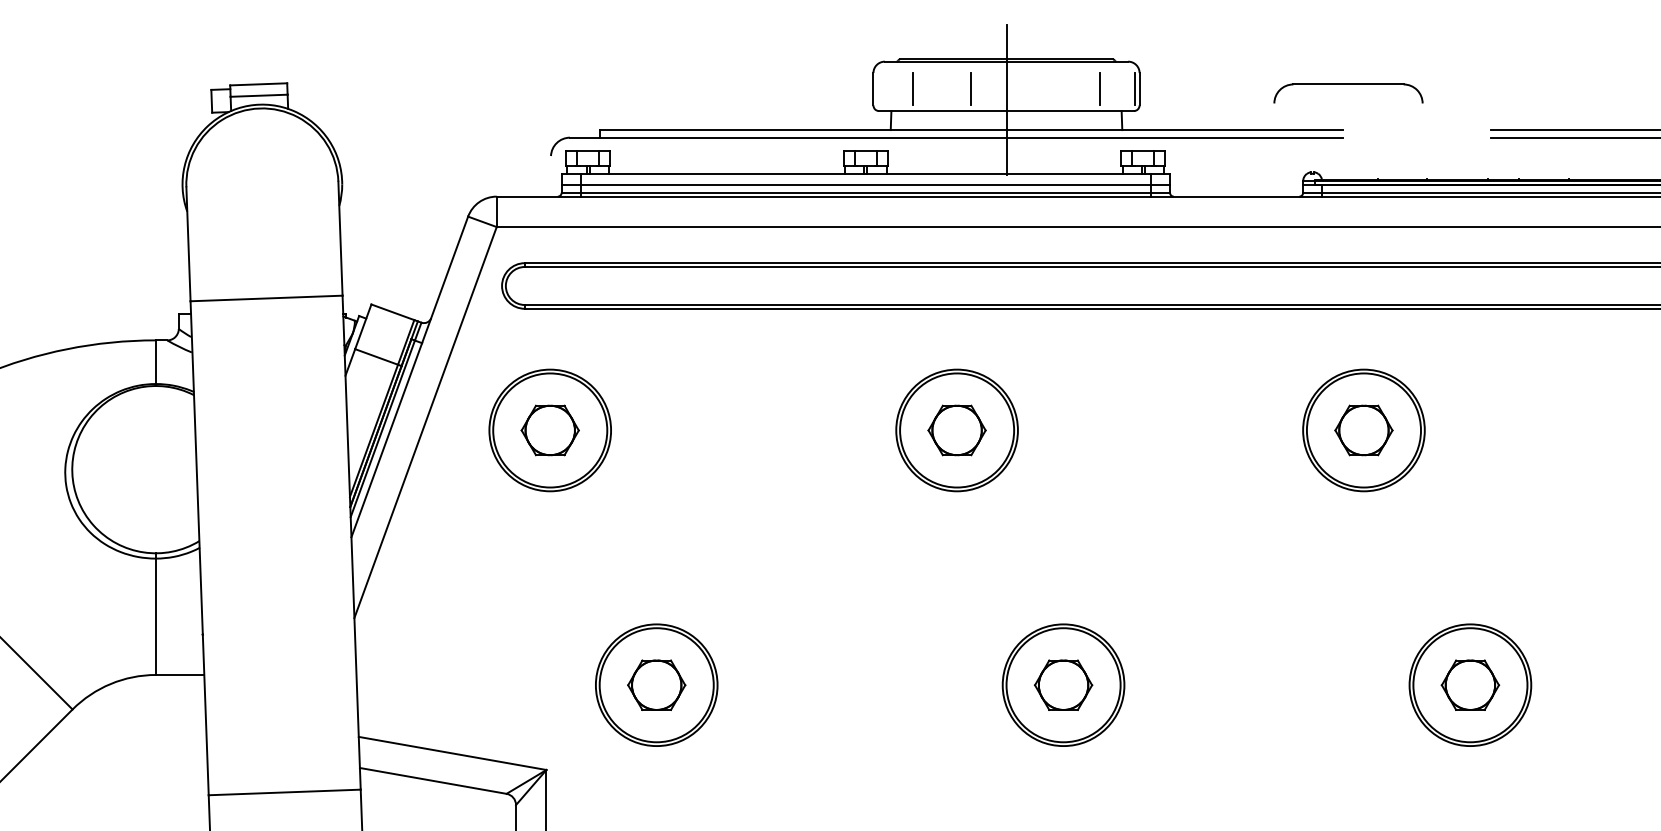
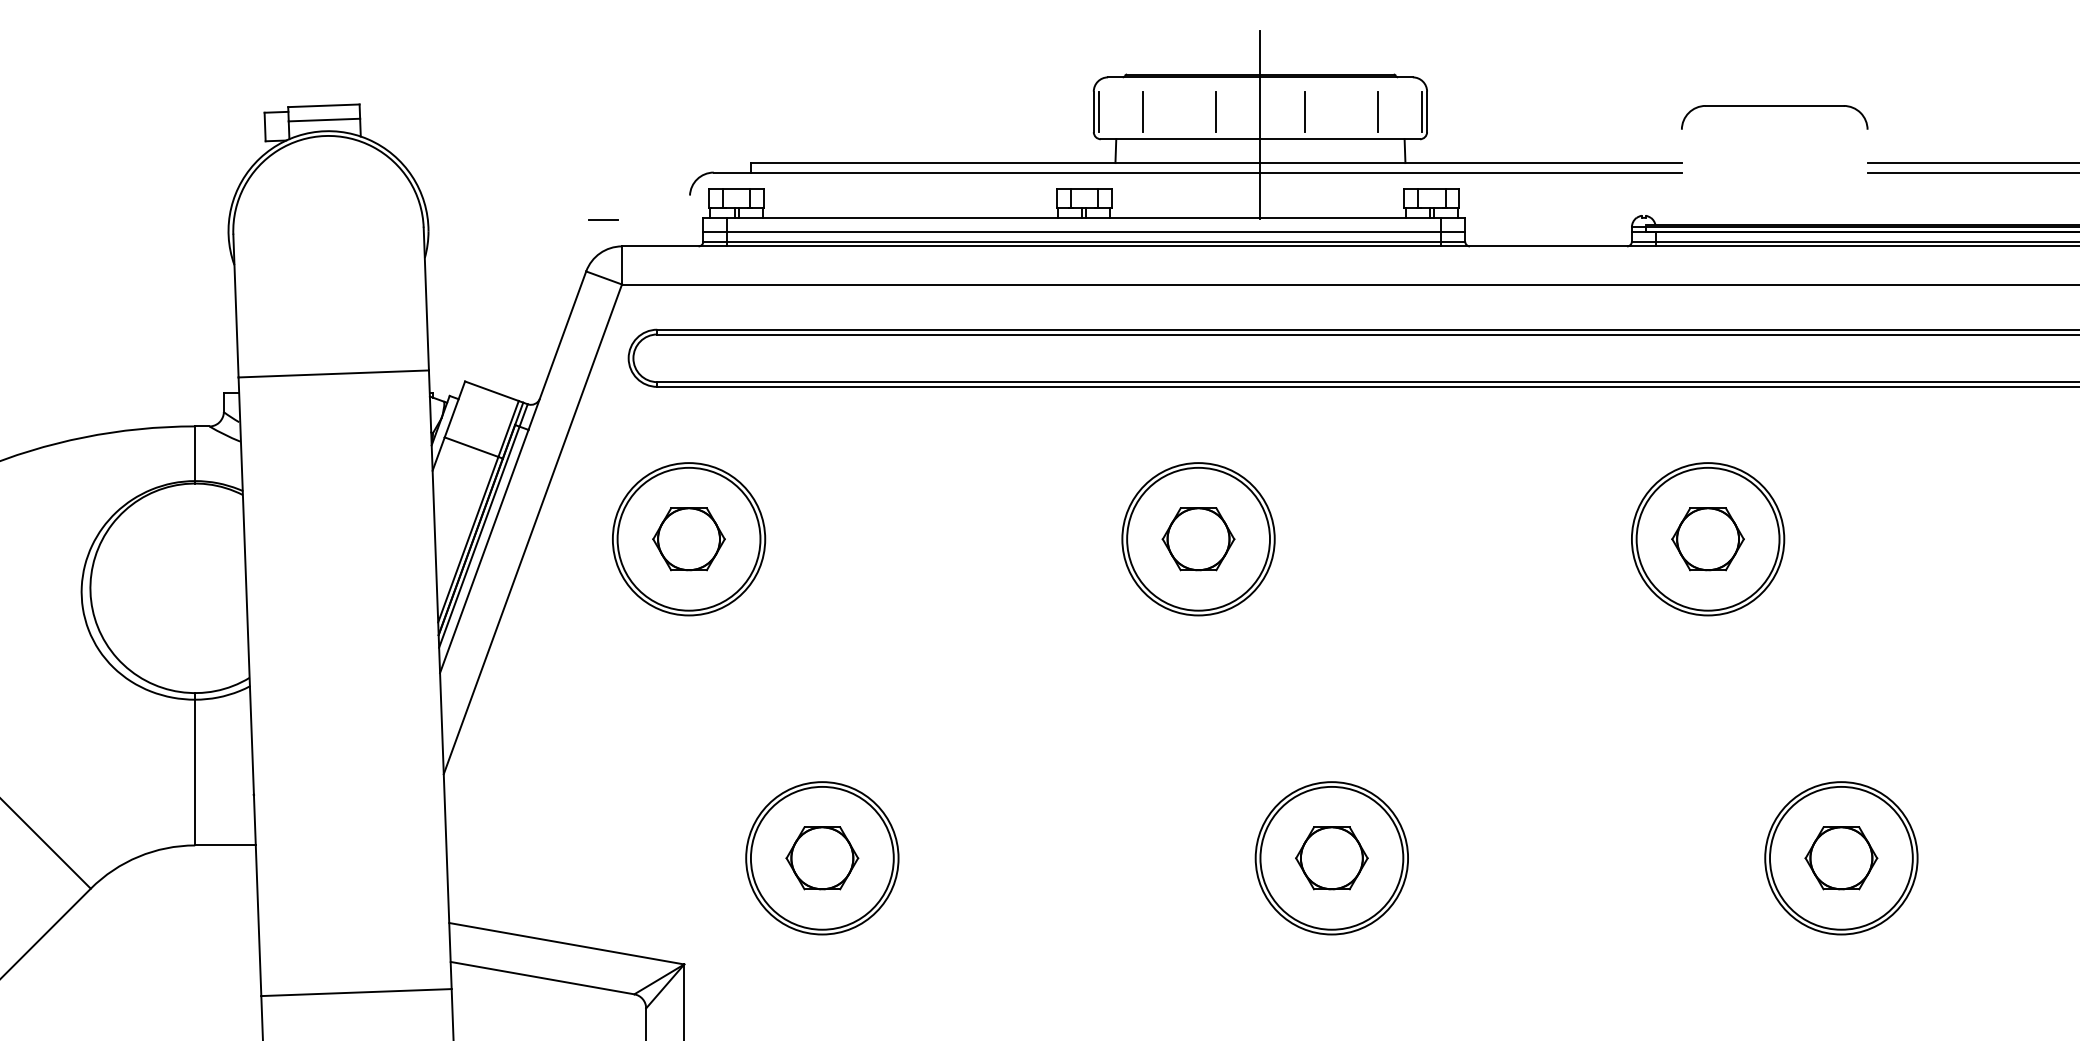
part: (1348, 84) -> (1774, 106), moved
line: (878, 88) -> (1099, 111), added
line: (1041, 88) -> (1304, 111), added
line: (481, 175) -> (603, 219), added

